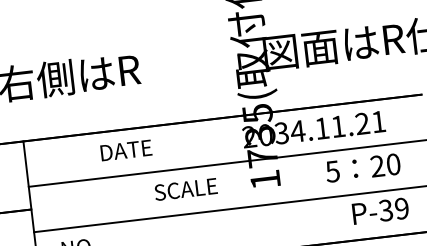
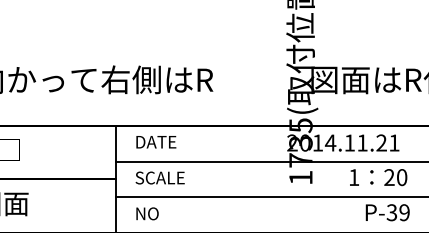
text: (281, 132) -> (317, 142), 2034.11.21 -> 2014.11.21
text: (126, 150) -> (156, 142), moved
text: (332, 171) -> (353, 177), 5 -> 1
text: (185, 188) -> (159, 177), moved

